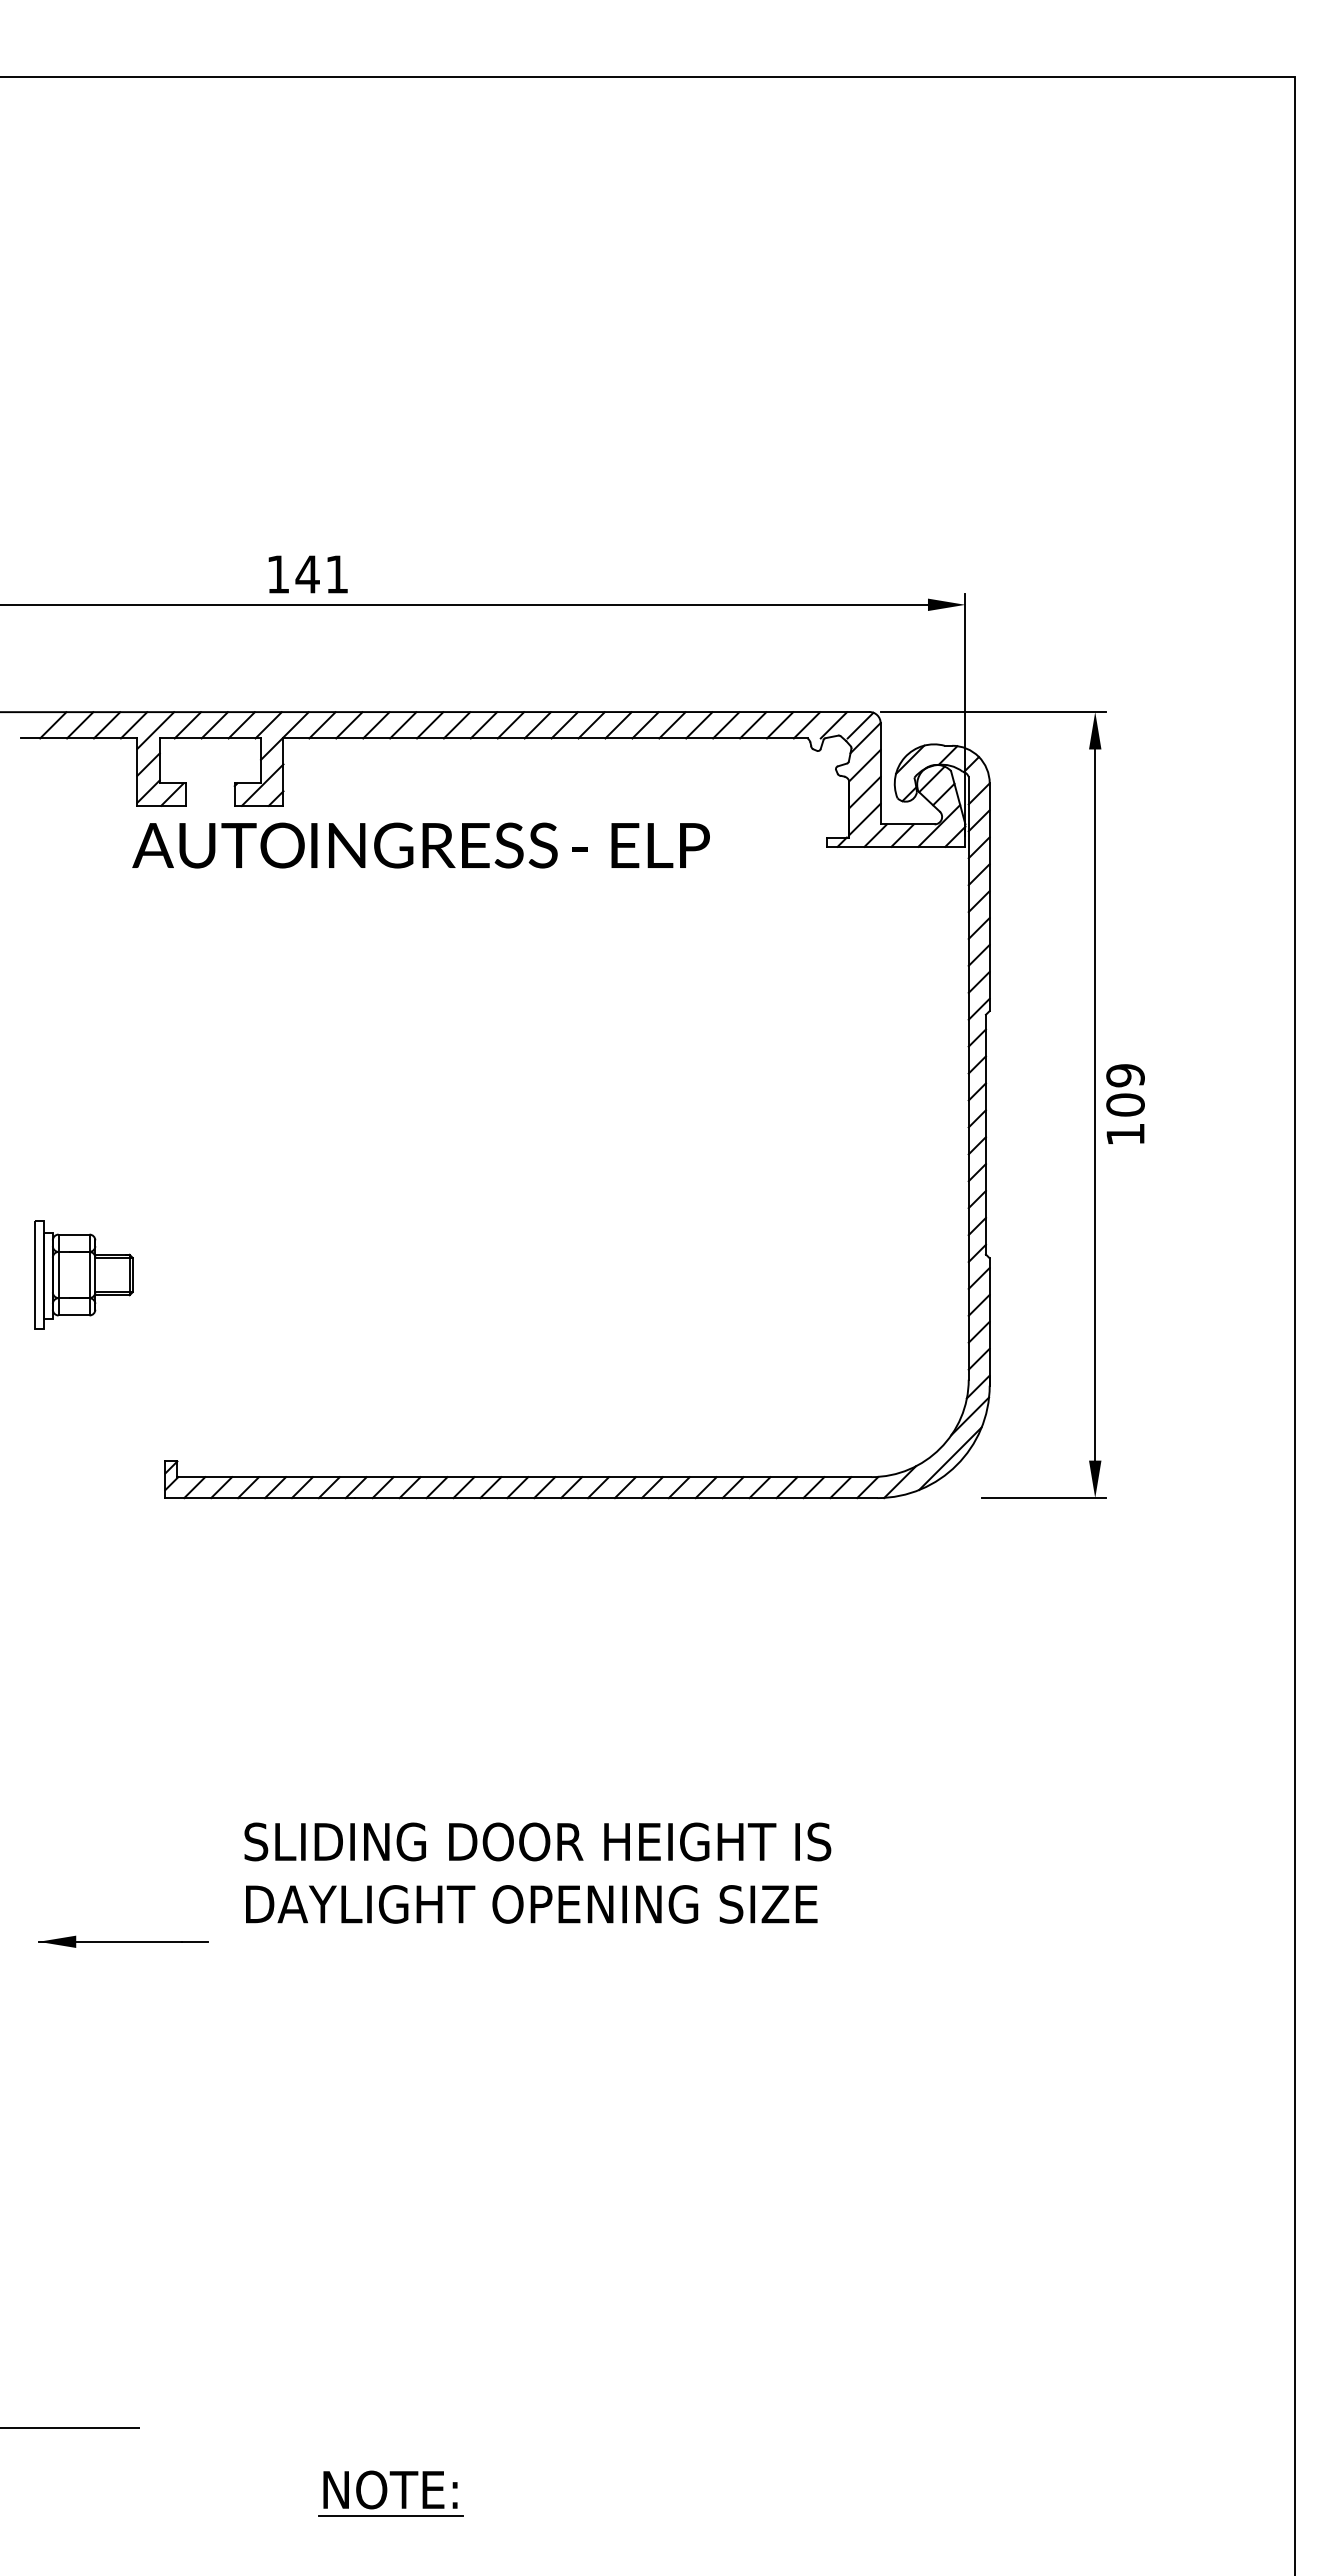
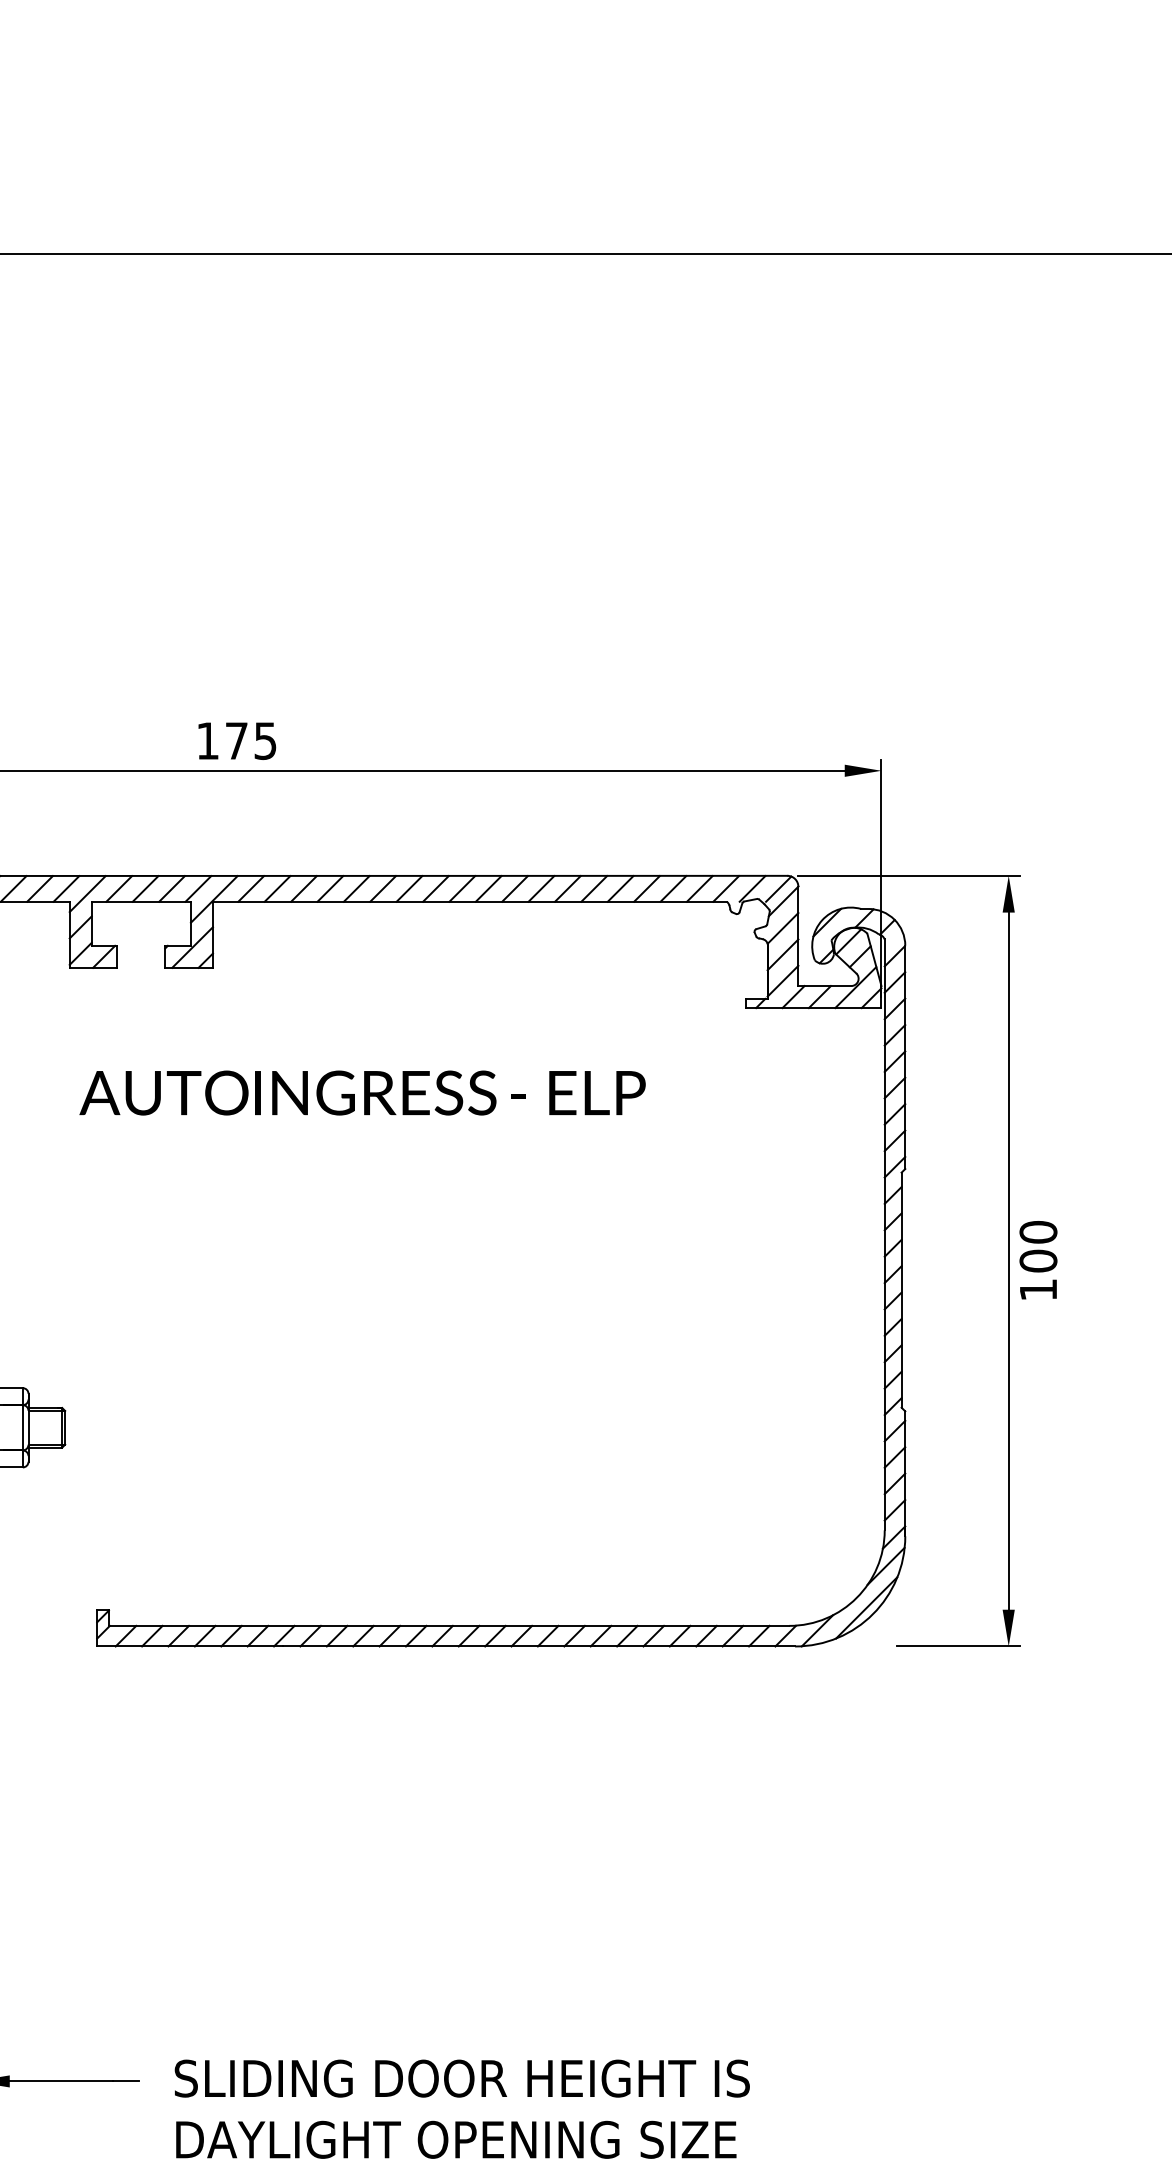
text: (321, 574) -> (250, 741), 141 -> 175
text: (420, 845) -> (361, 1092), moved
text: (1125, 1075) -> (1038, 1232), 109 -> 100
text: (537, 1872) -> (461, 2108), moved

